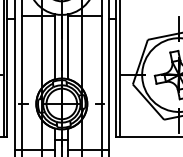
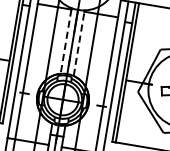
line: (55, 47) -> (66, 41), solid -> dashed
line: (68, 47) -> (79, 43), solid -> dashed

